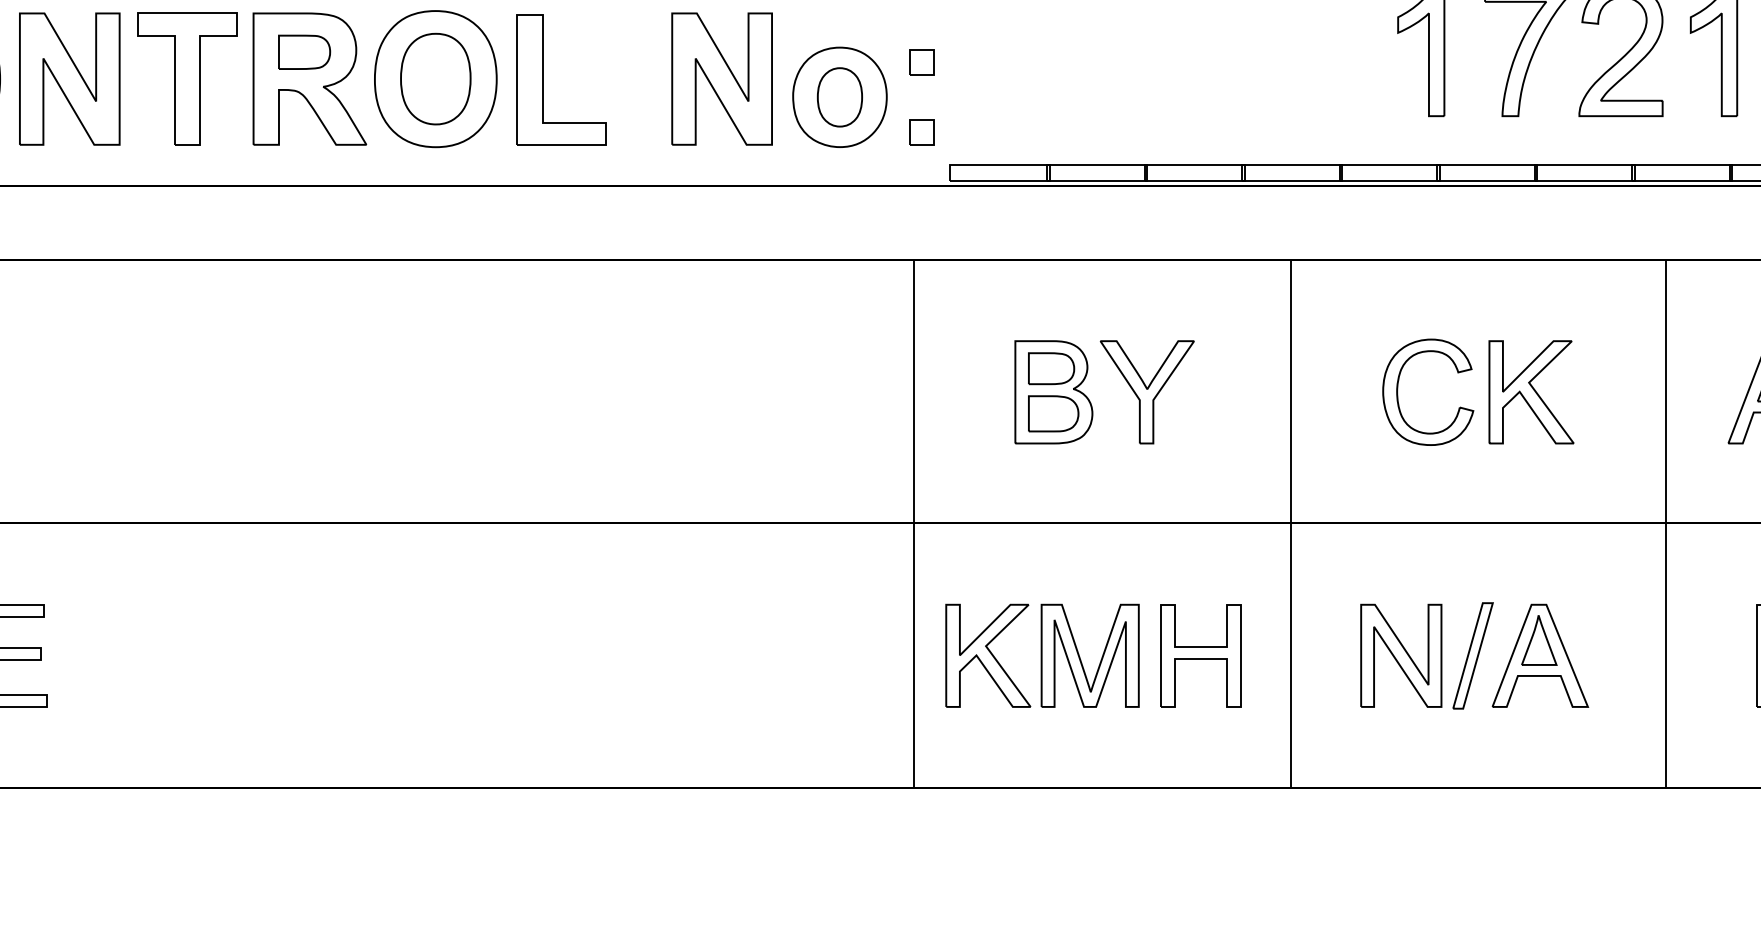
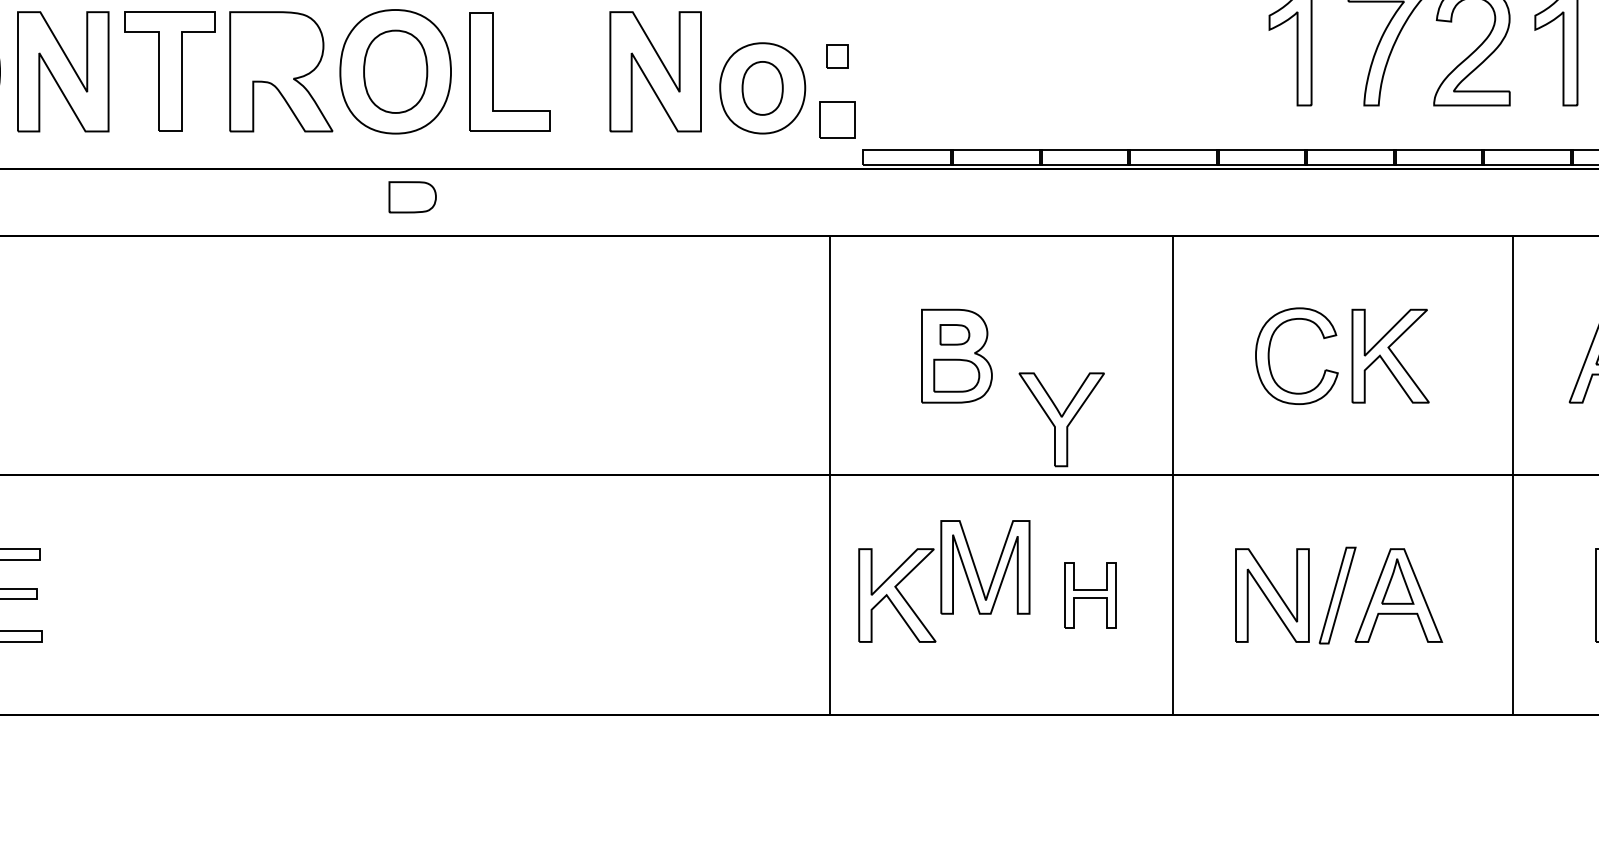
part: (304, 51) -> (412, 196), moved
part: (921, 132) -> (836, 120), size x1.6
part: (1051, 368) -> (954, 334), size x0.7
part: (1146, 392) -> (1061, 419), moved
part: (1200, 655) -> (1090, 595), size x0.7
part: (1081, 659) -> (977, 570), moved

